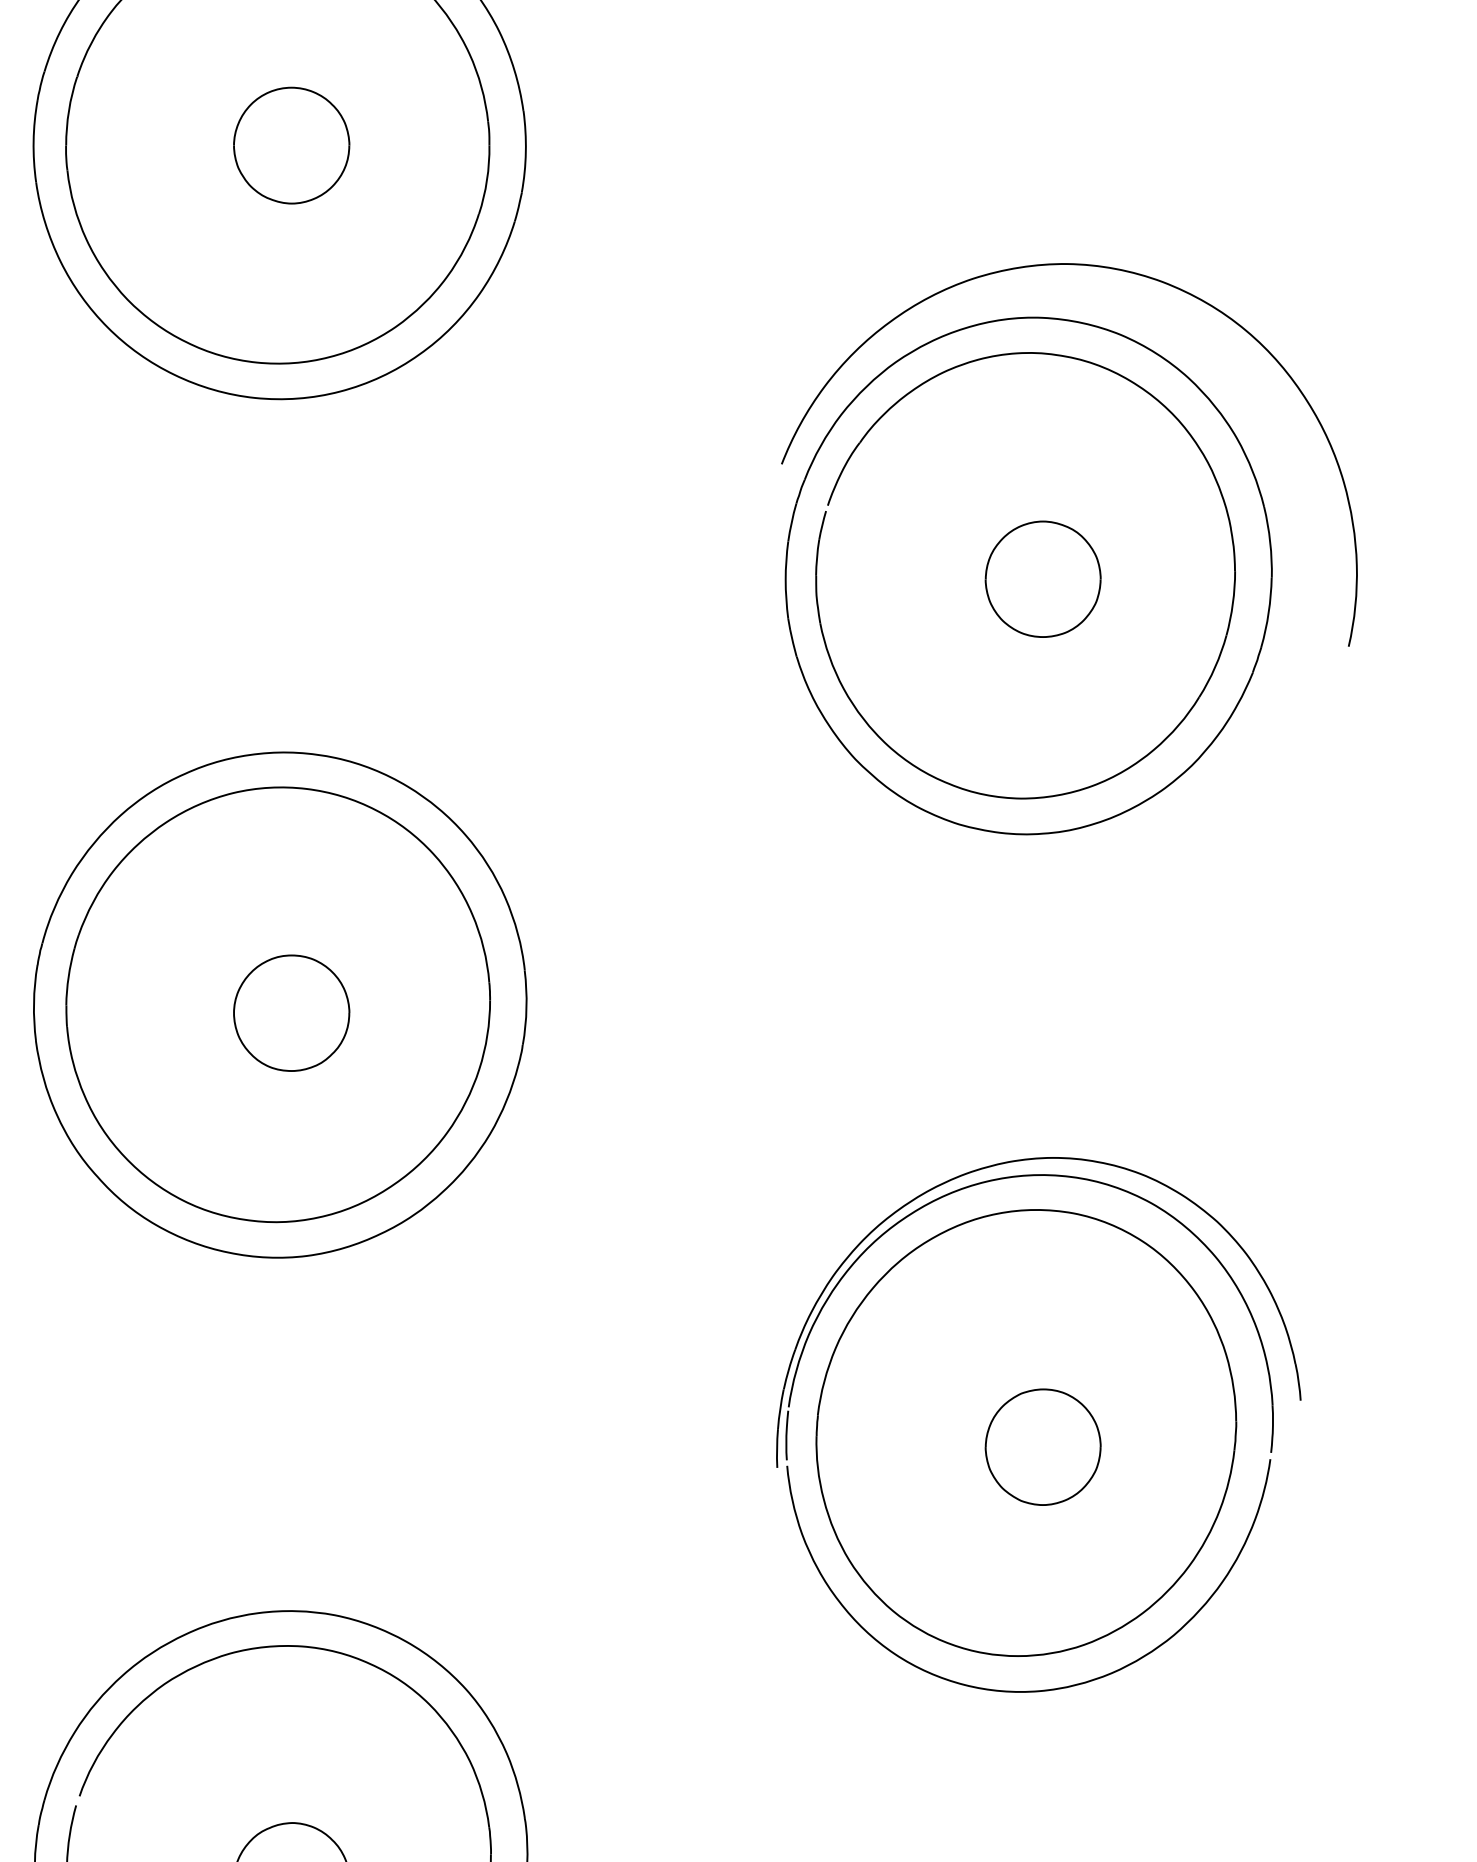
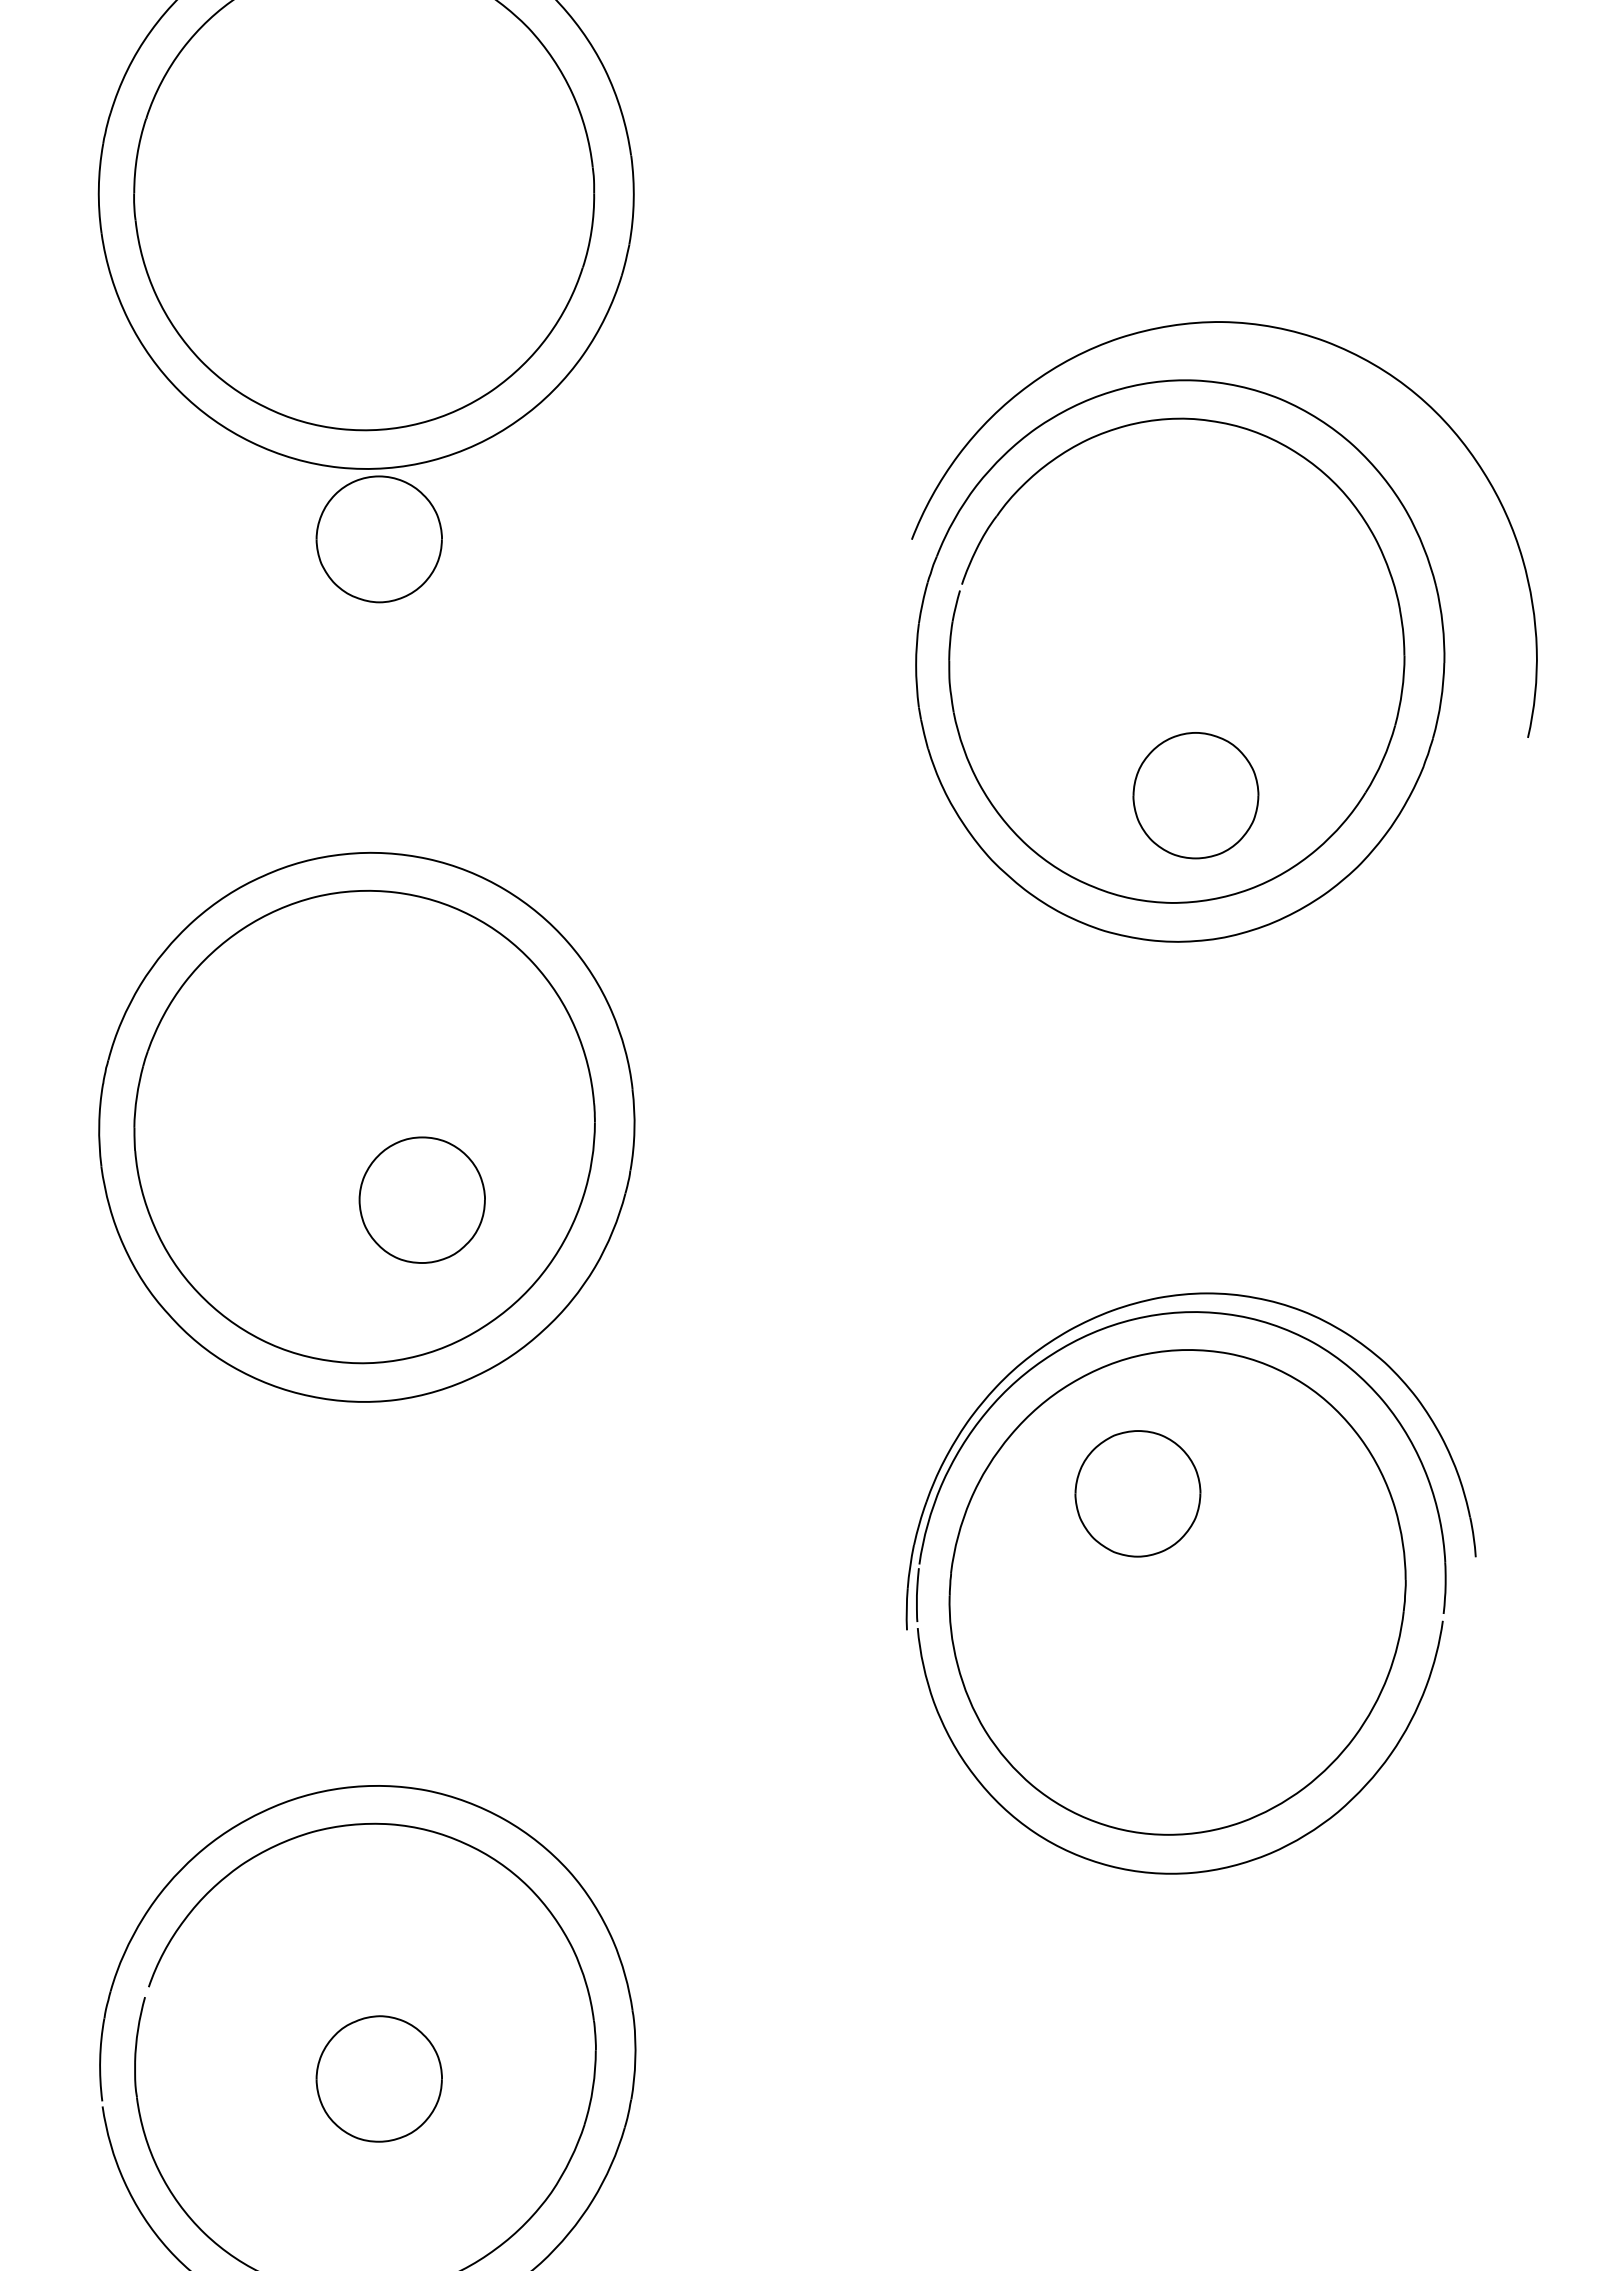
part: (290, 145) -> (378, 539), moved
part: (1042, 579) -> (1195, 795), moved
part: (290, 1012) -> (421, 1199), moved
part: (1042, 1446) -> (1137, 1493), moved

